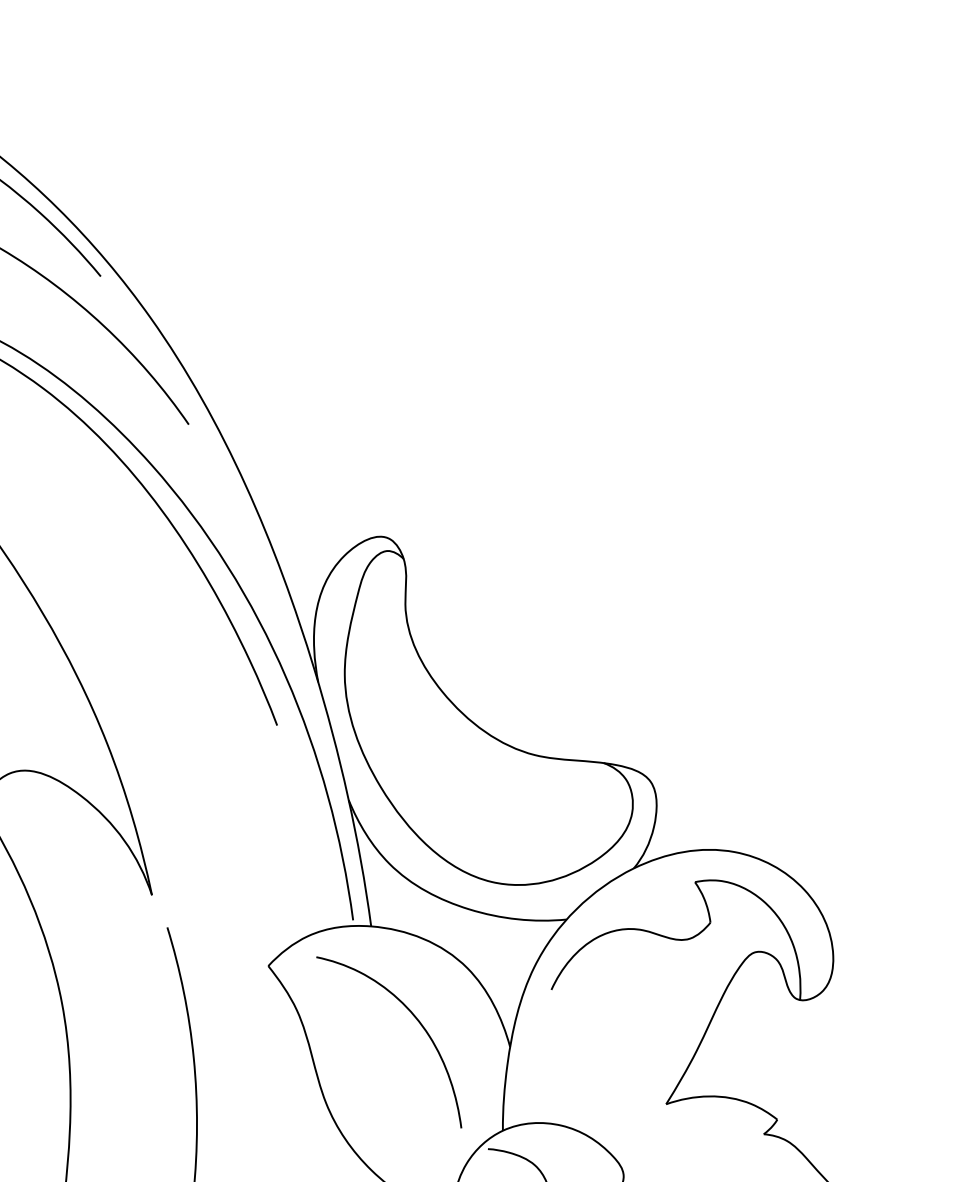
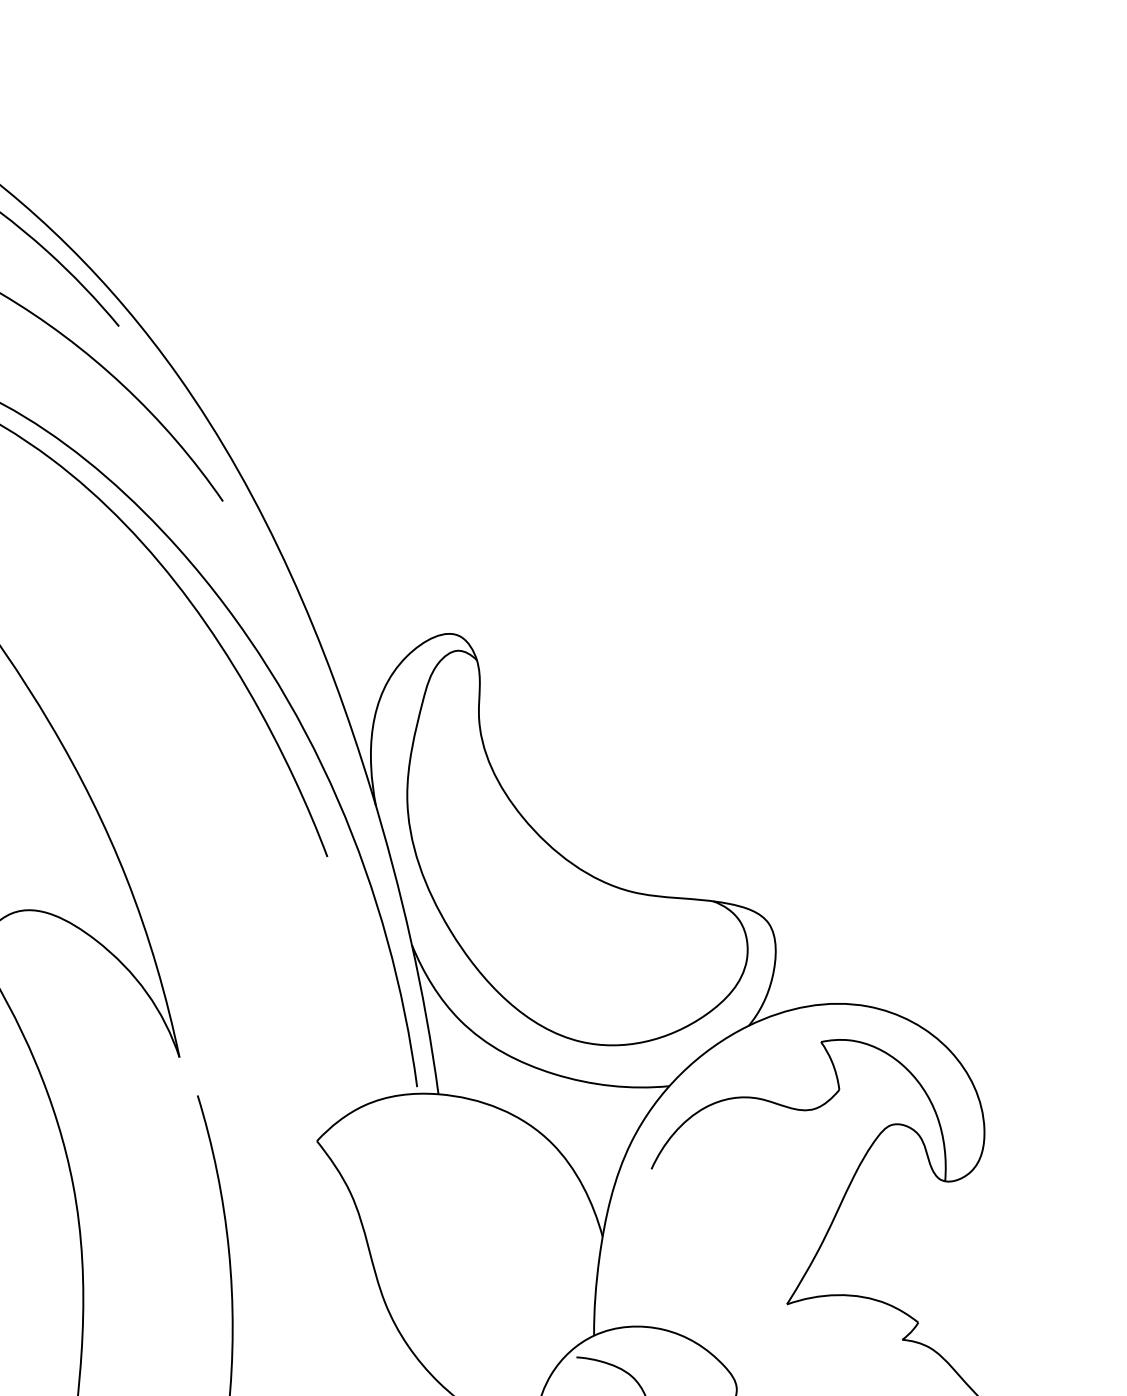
curve: (416, 1020) -> (492, 1205), removed

